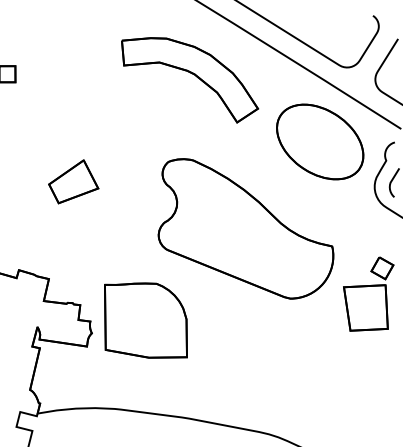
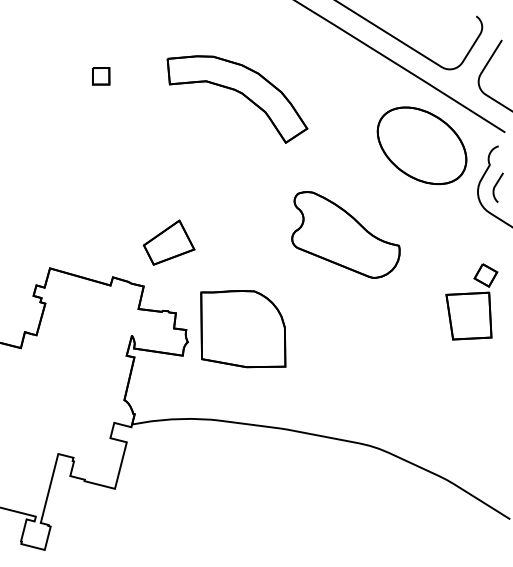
part: (191, 74) -> (239, 93), moved
part: (73, 181) -> (168, 242), moved
part: (245, 228) -> (345, 234), size x0.6

